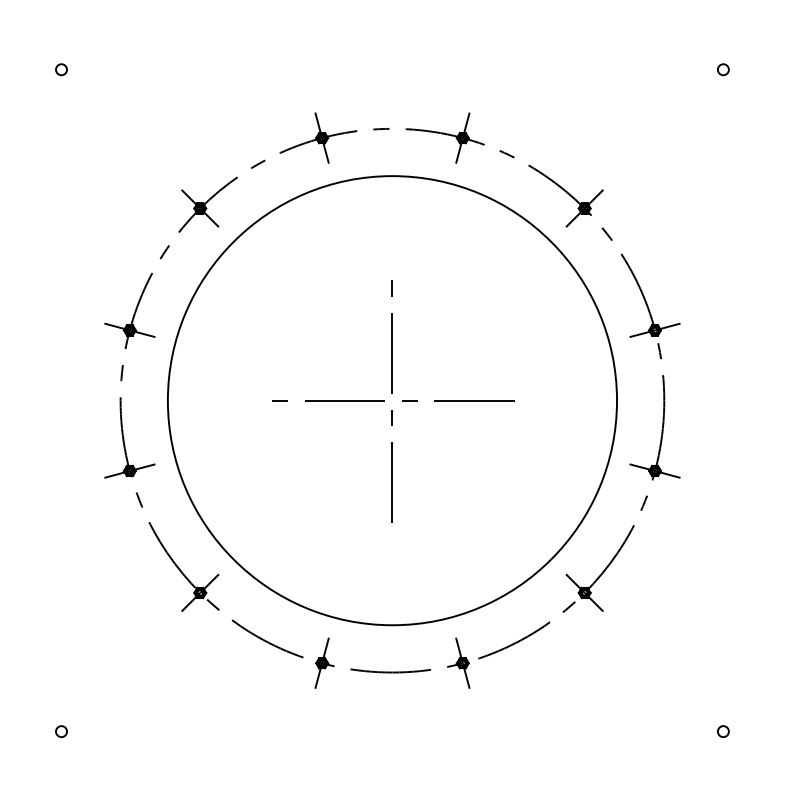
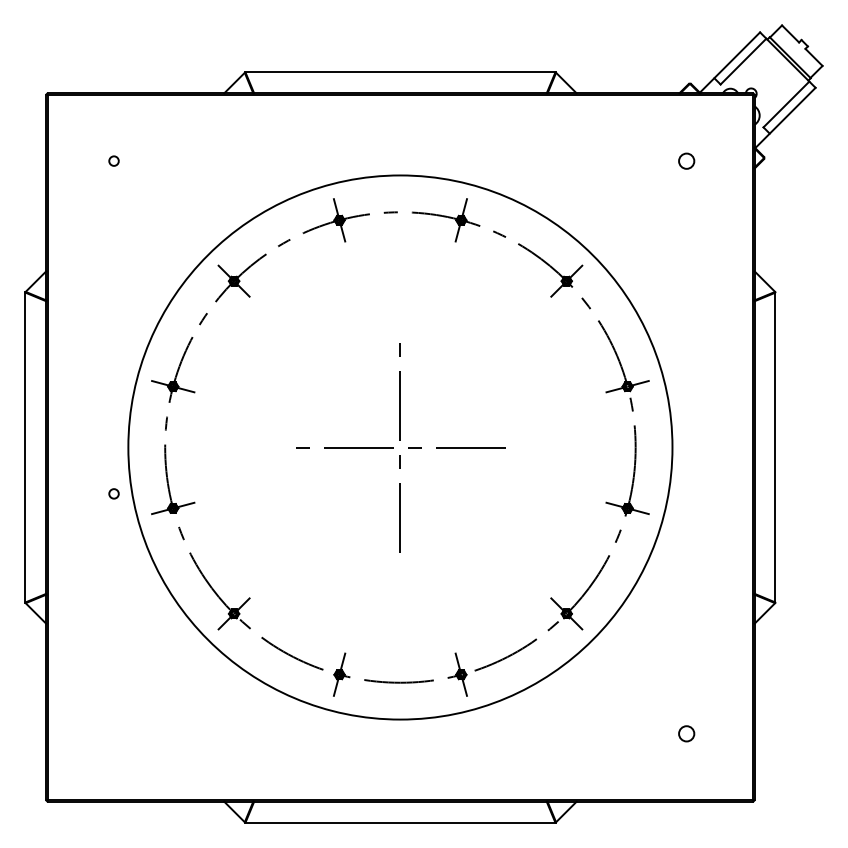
circle: (723, 69) -> (686, 160), size x1.6
circle: (392, 400) -> (400, 447), size x1.4
circle: (60, 731) -> (113, 493), moved
circle: (723, 731) -> (686, 733), size x1.6

